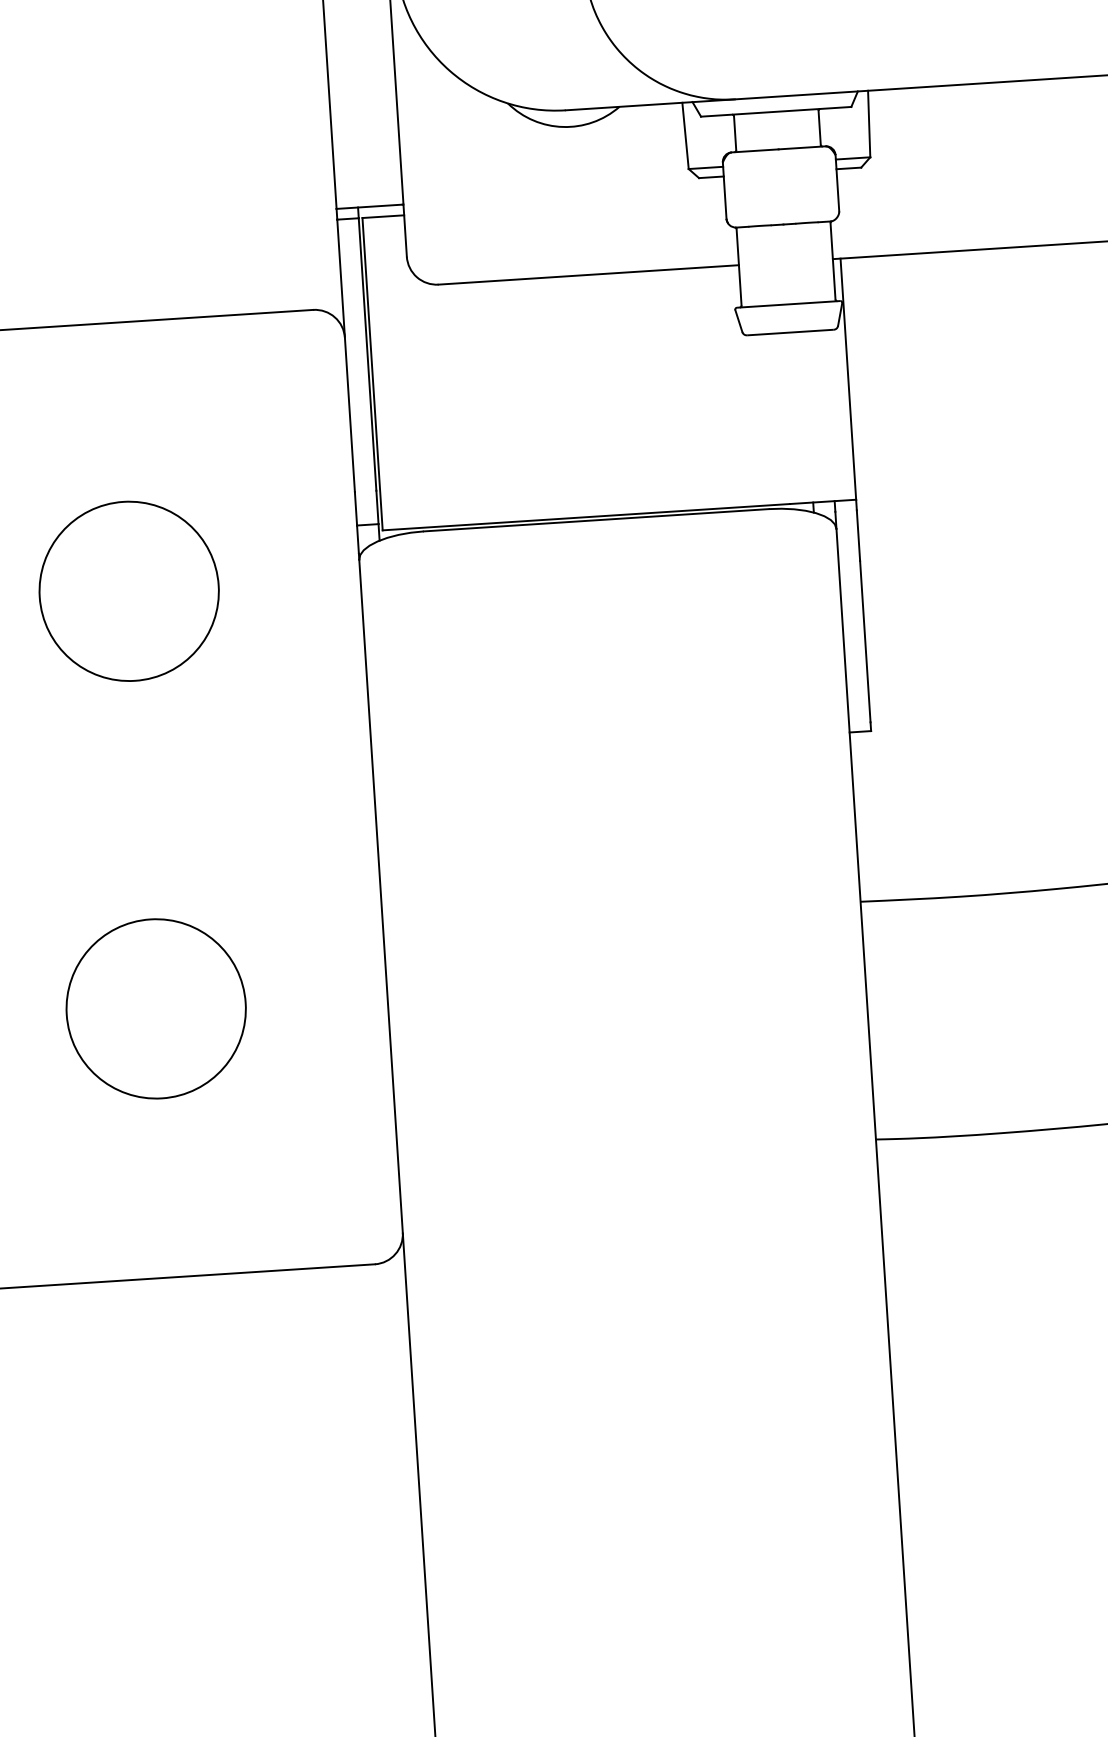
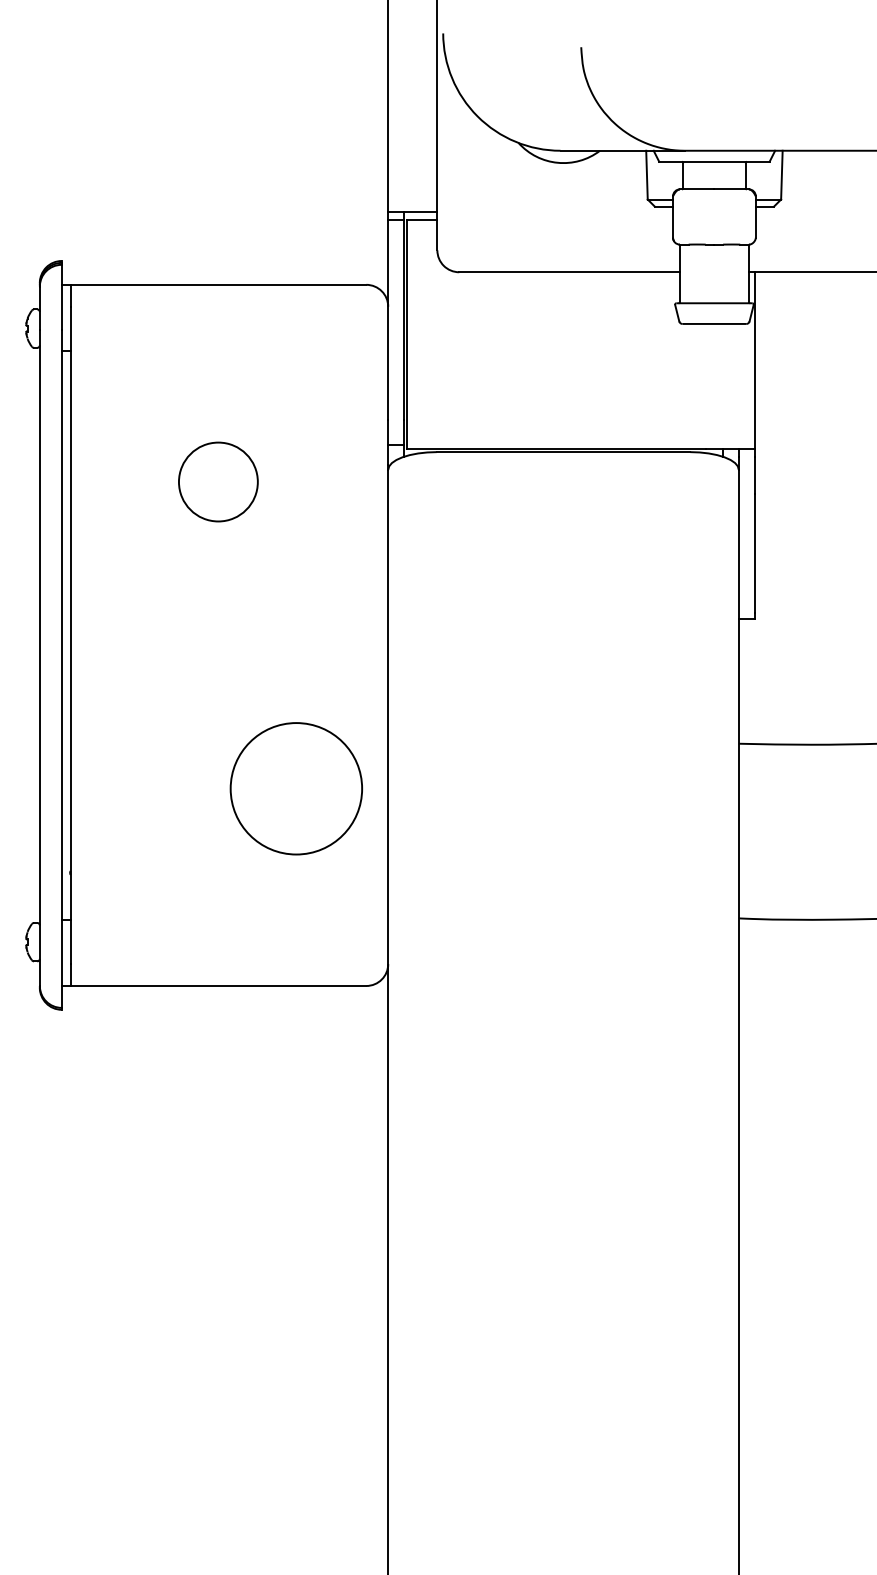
circle: (129, 590) -> (218, 481), size x0.6
circle: (154, 1008) -> (295, 788), moved

